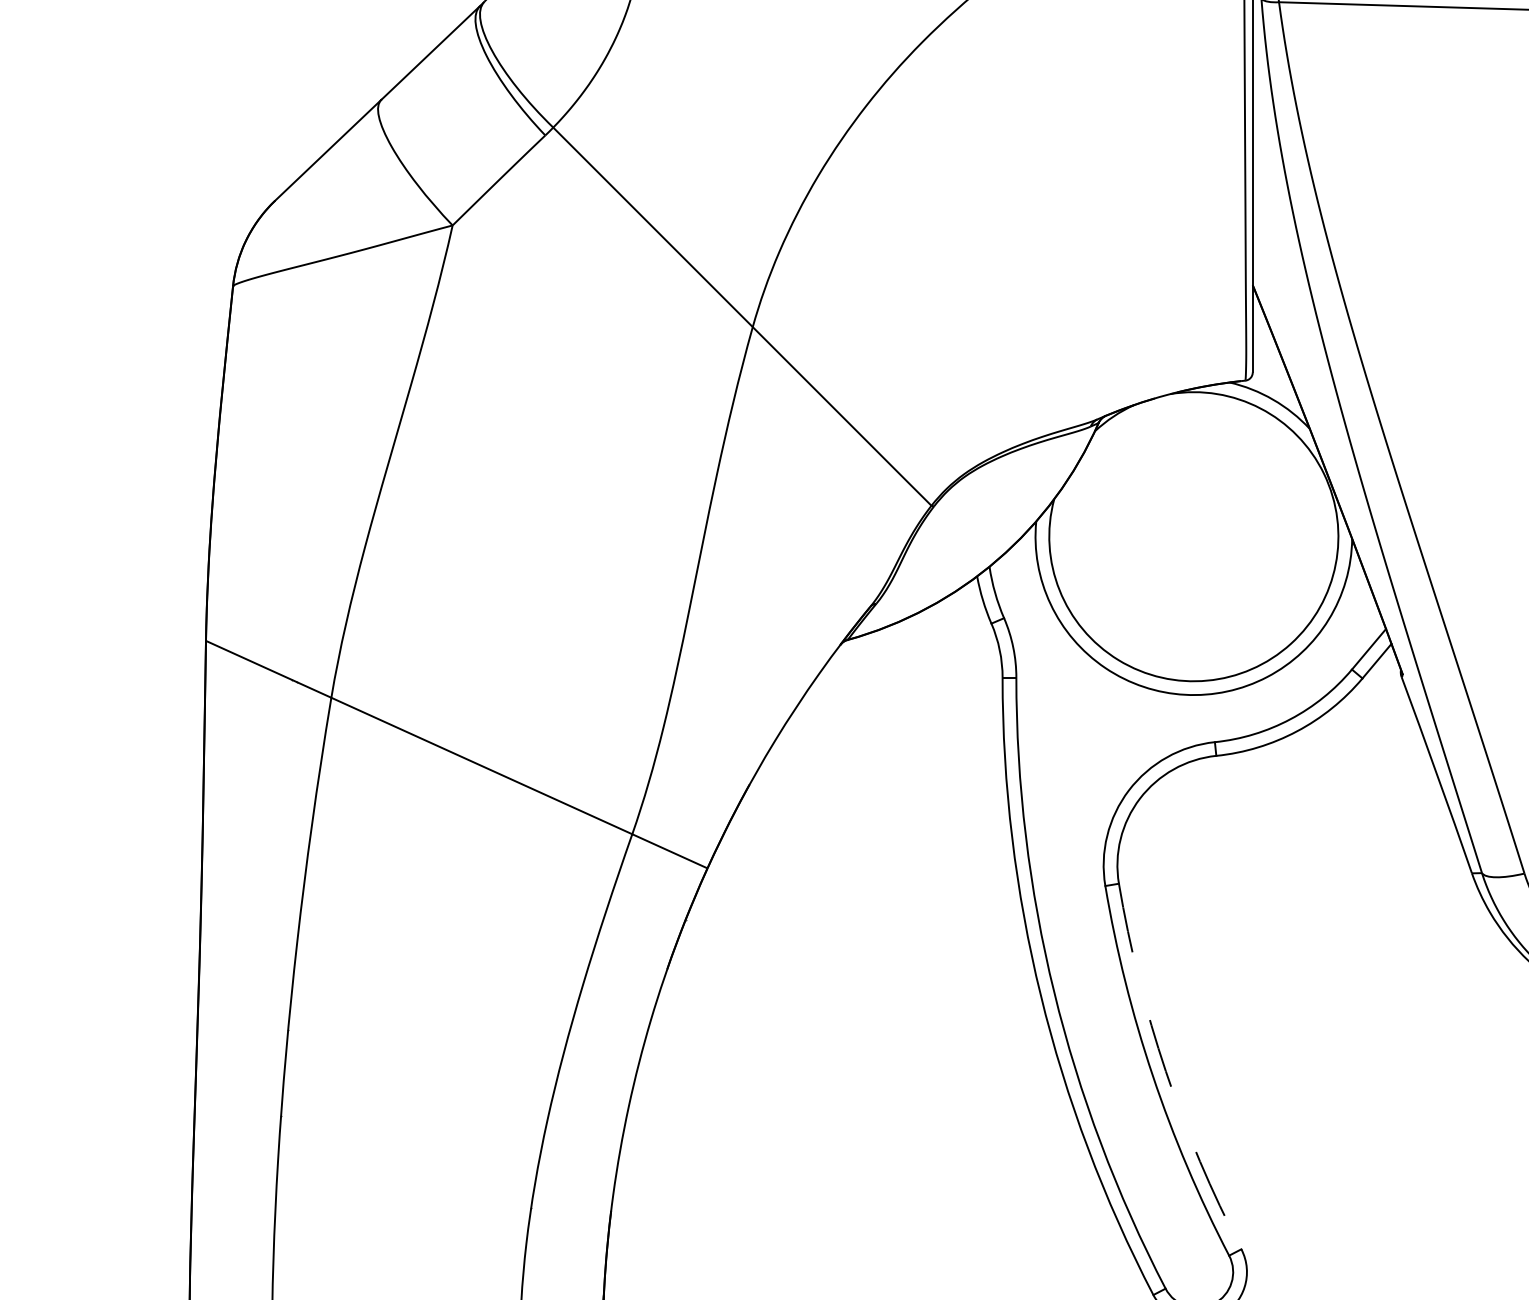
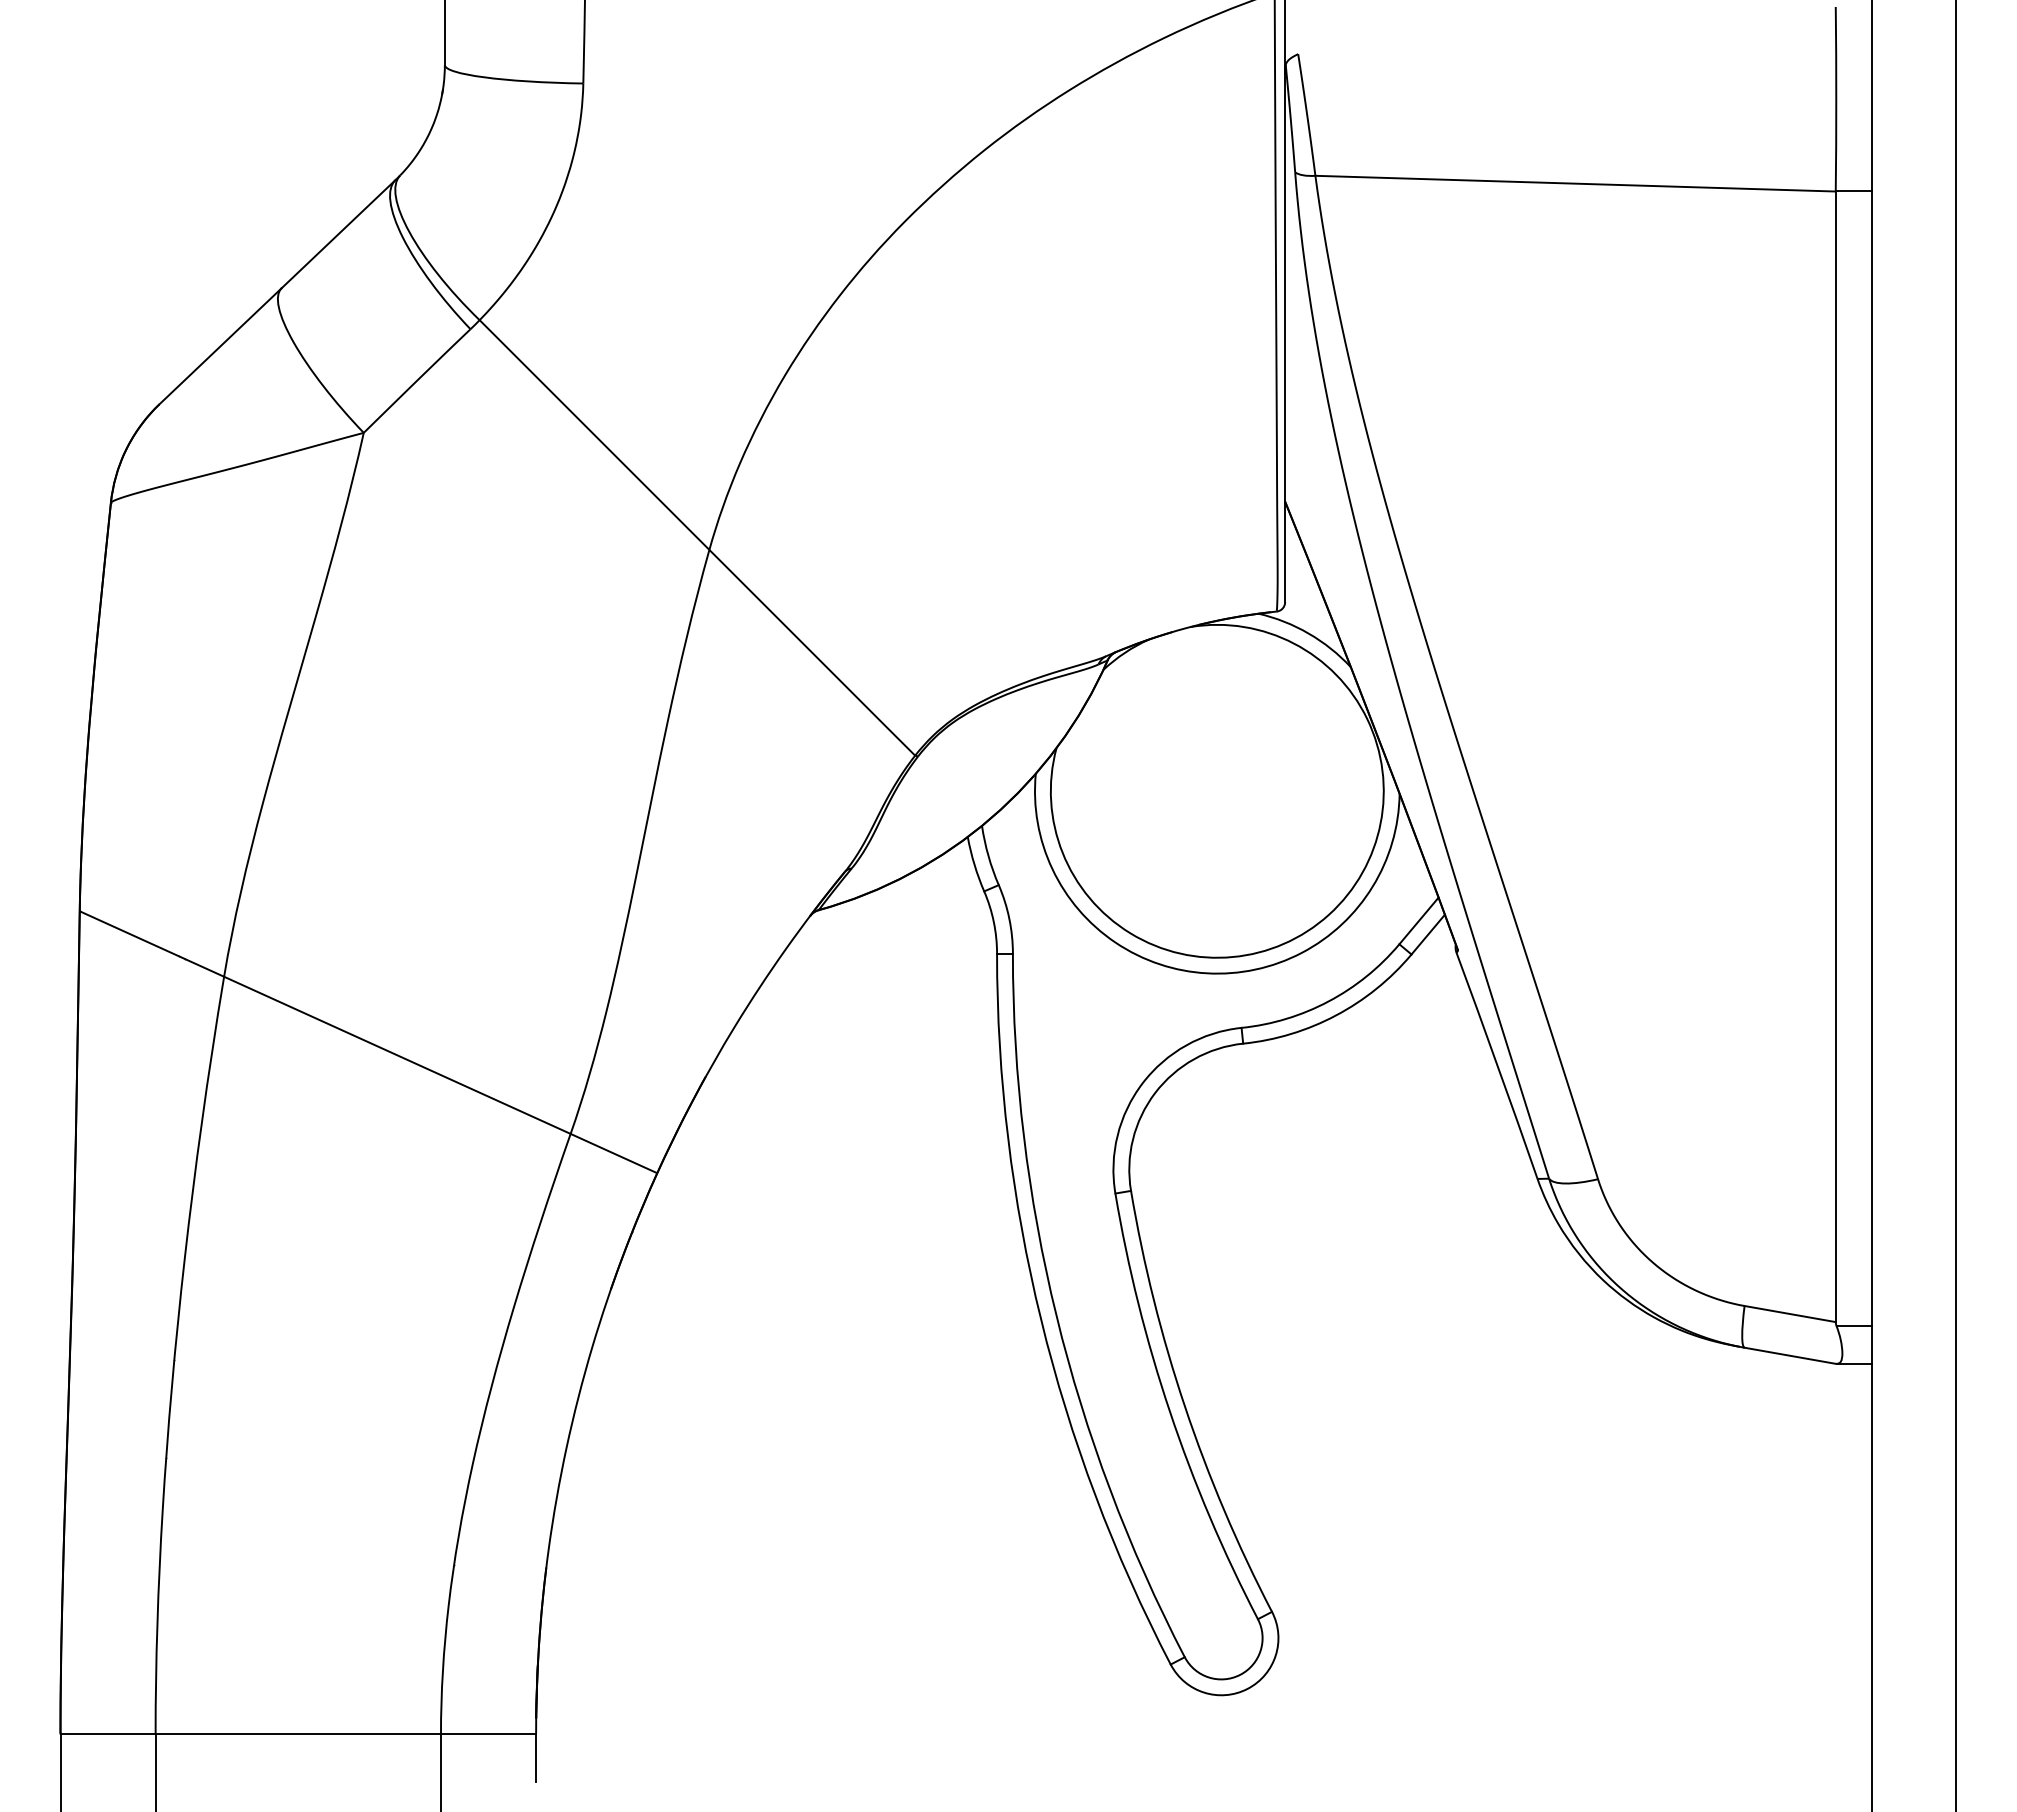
arc: (1166, 1070) -> (1185, 1406), dashed -> solid

